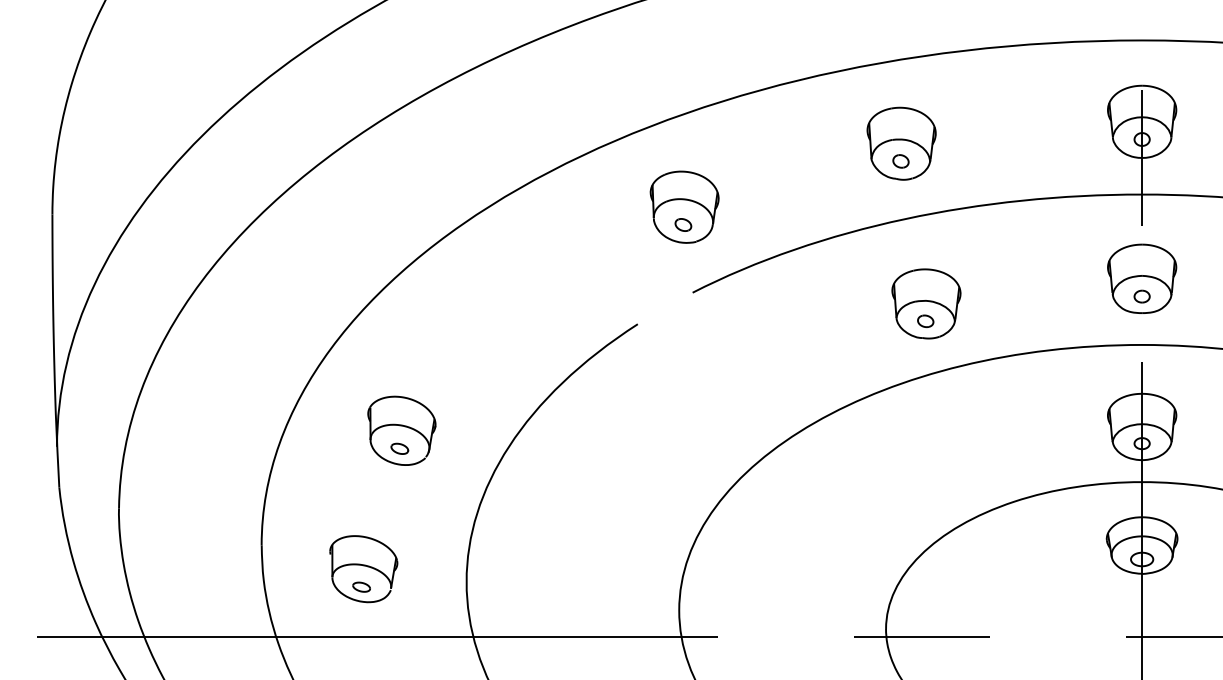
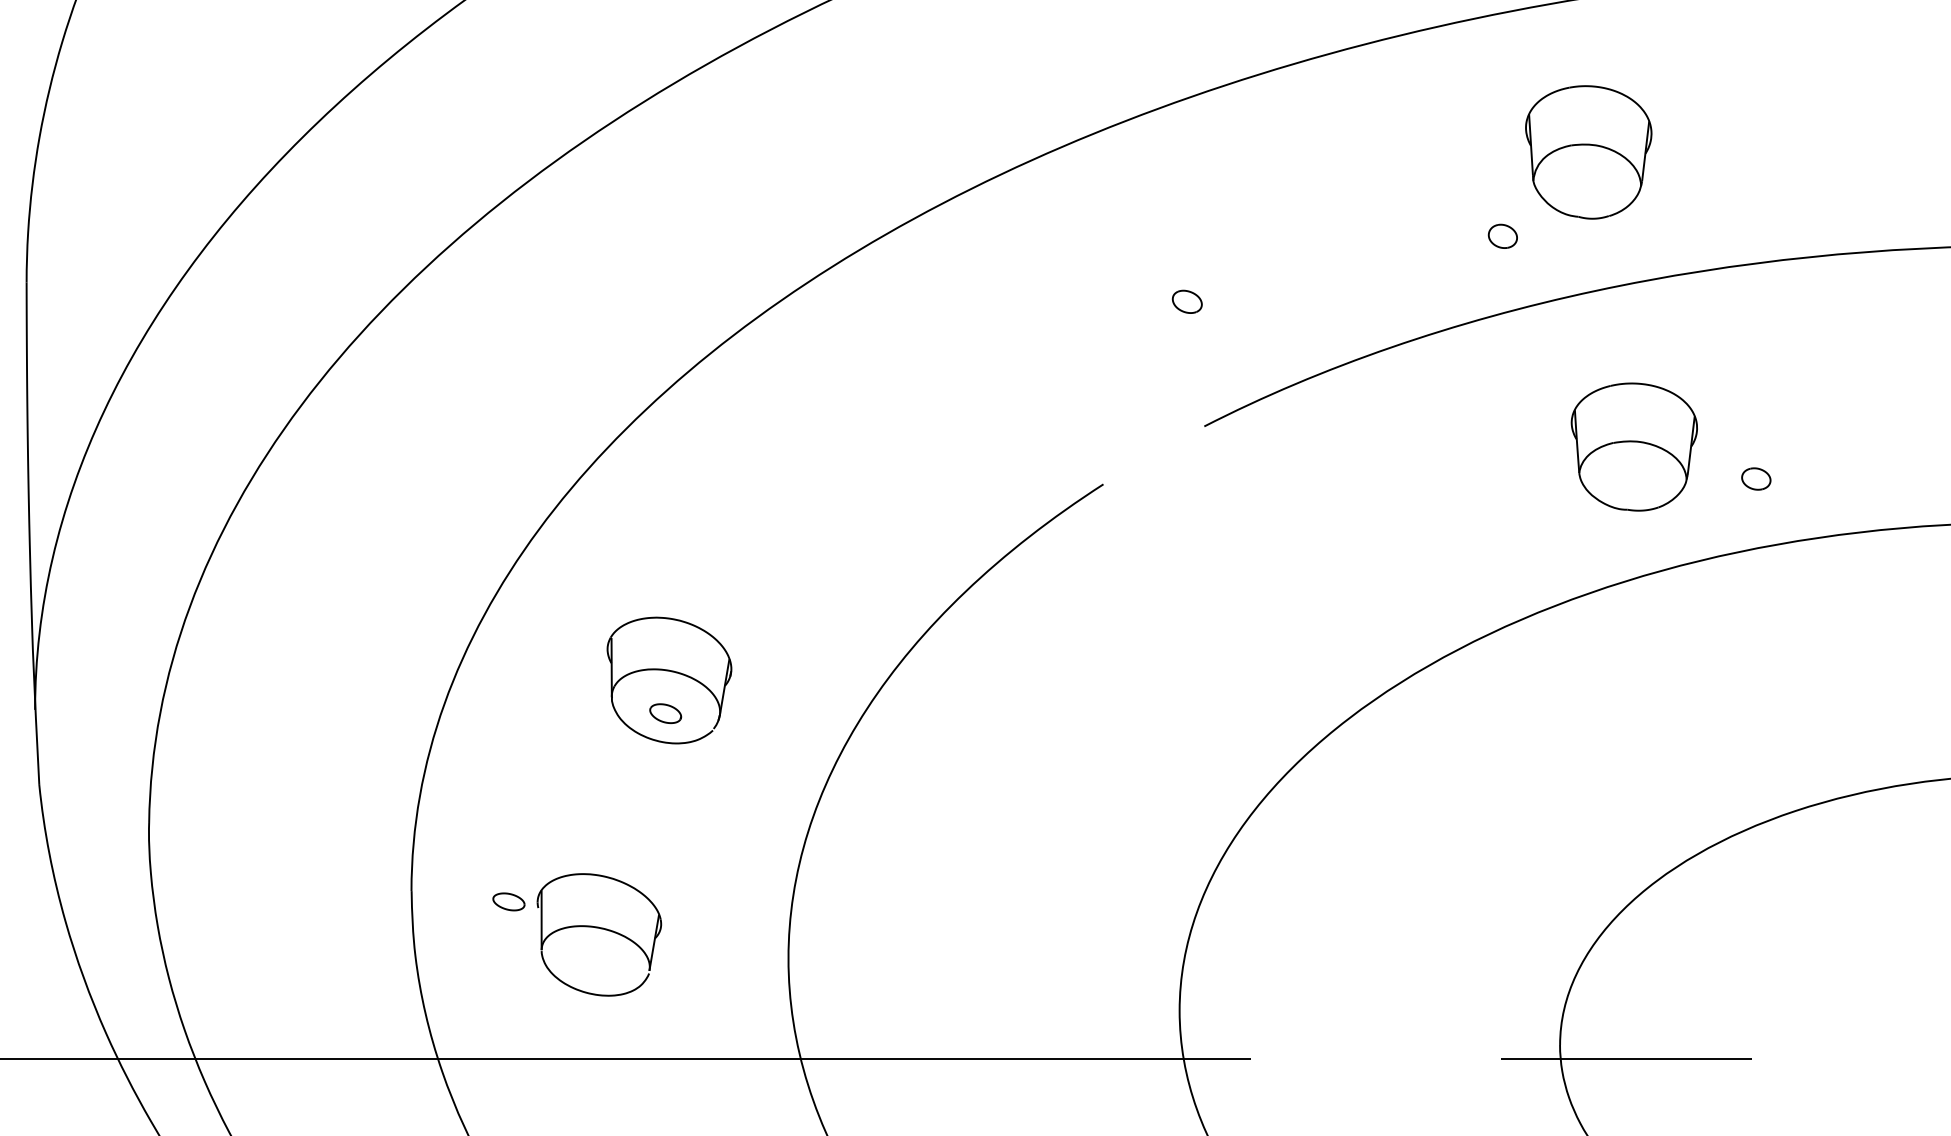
part: (900, 161) -> (1502, 236), moved
part: (684, 206) -> (1189, 267), removed
part: (925, 321) -> (1755, 479), moved
part: (361, 586) -> (508, 900), moved

